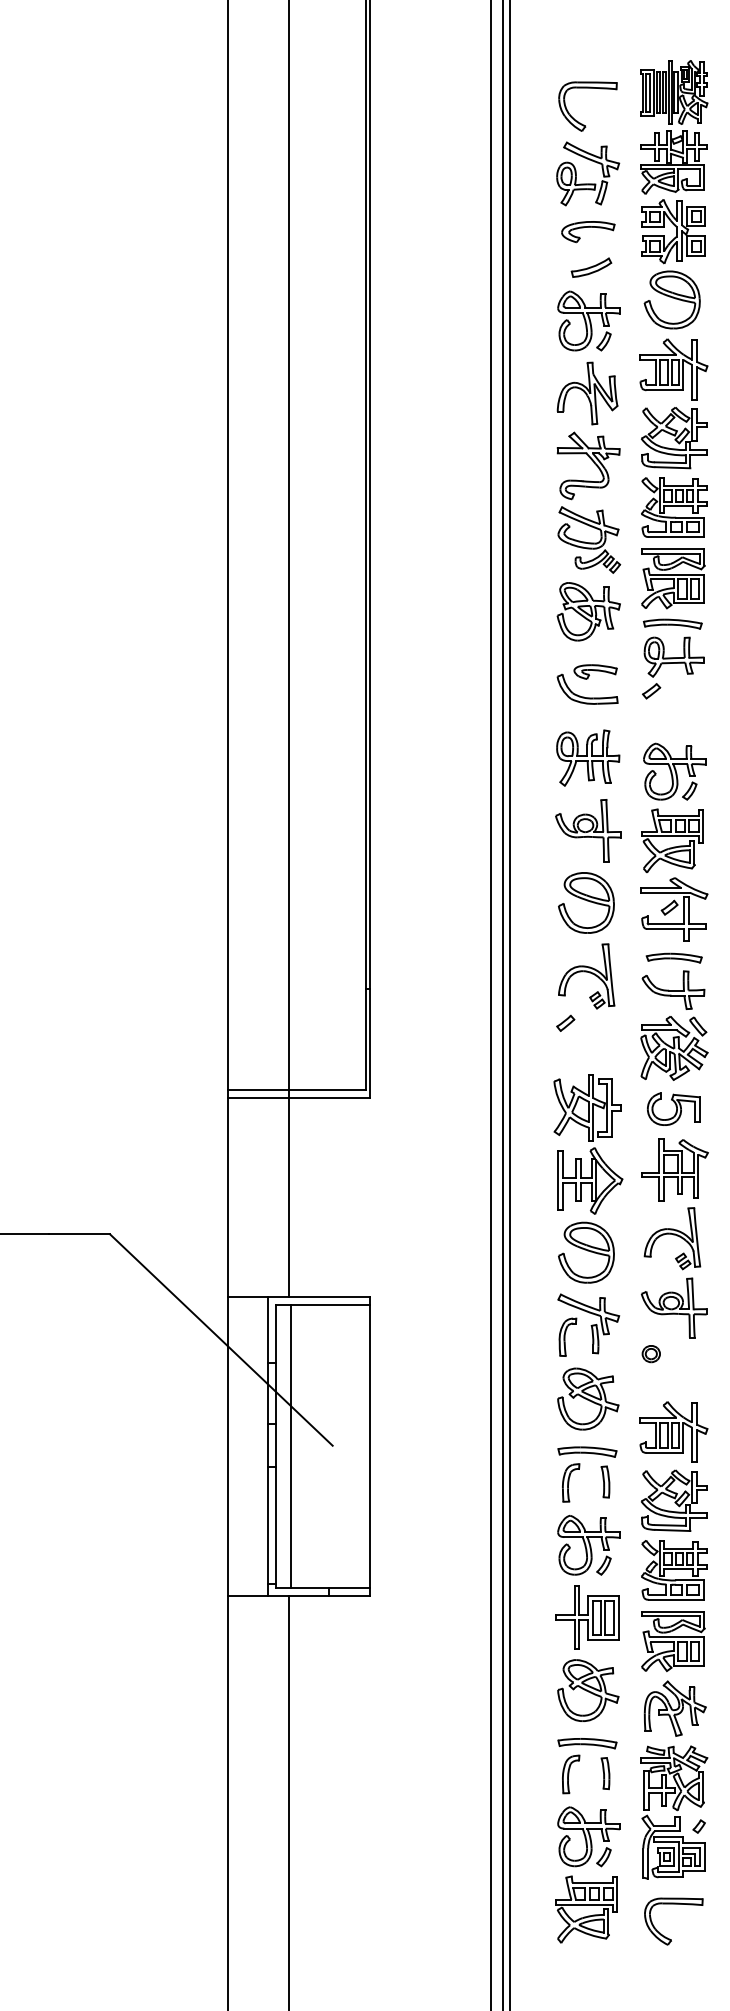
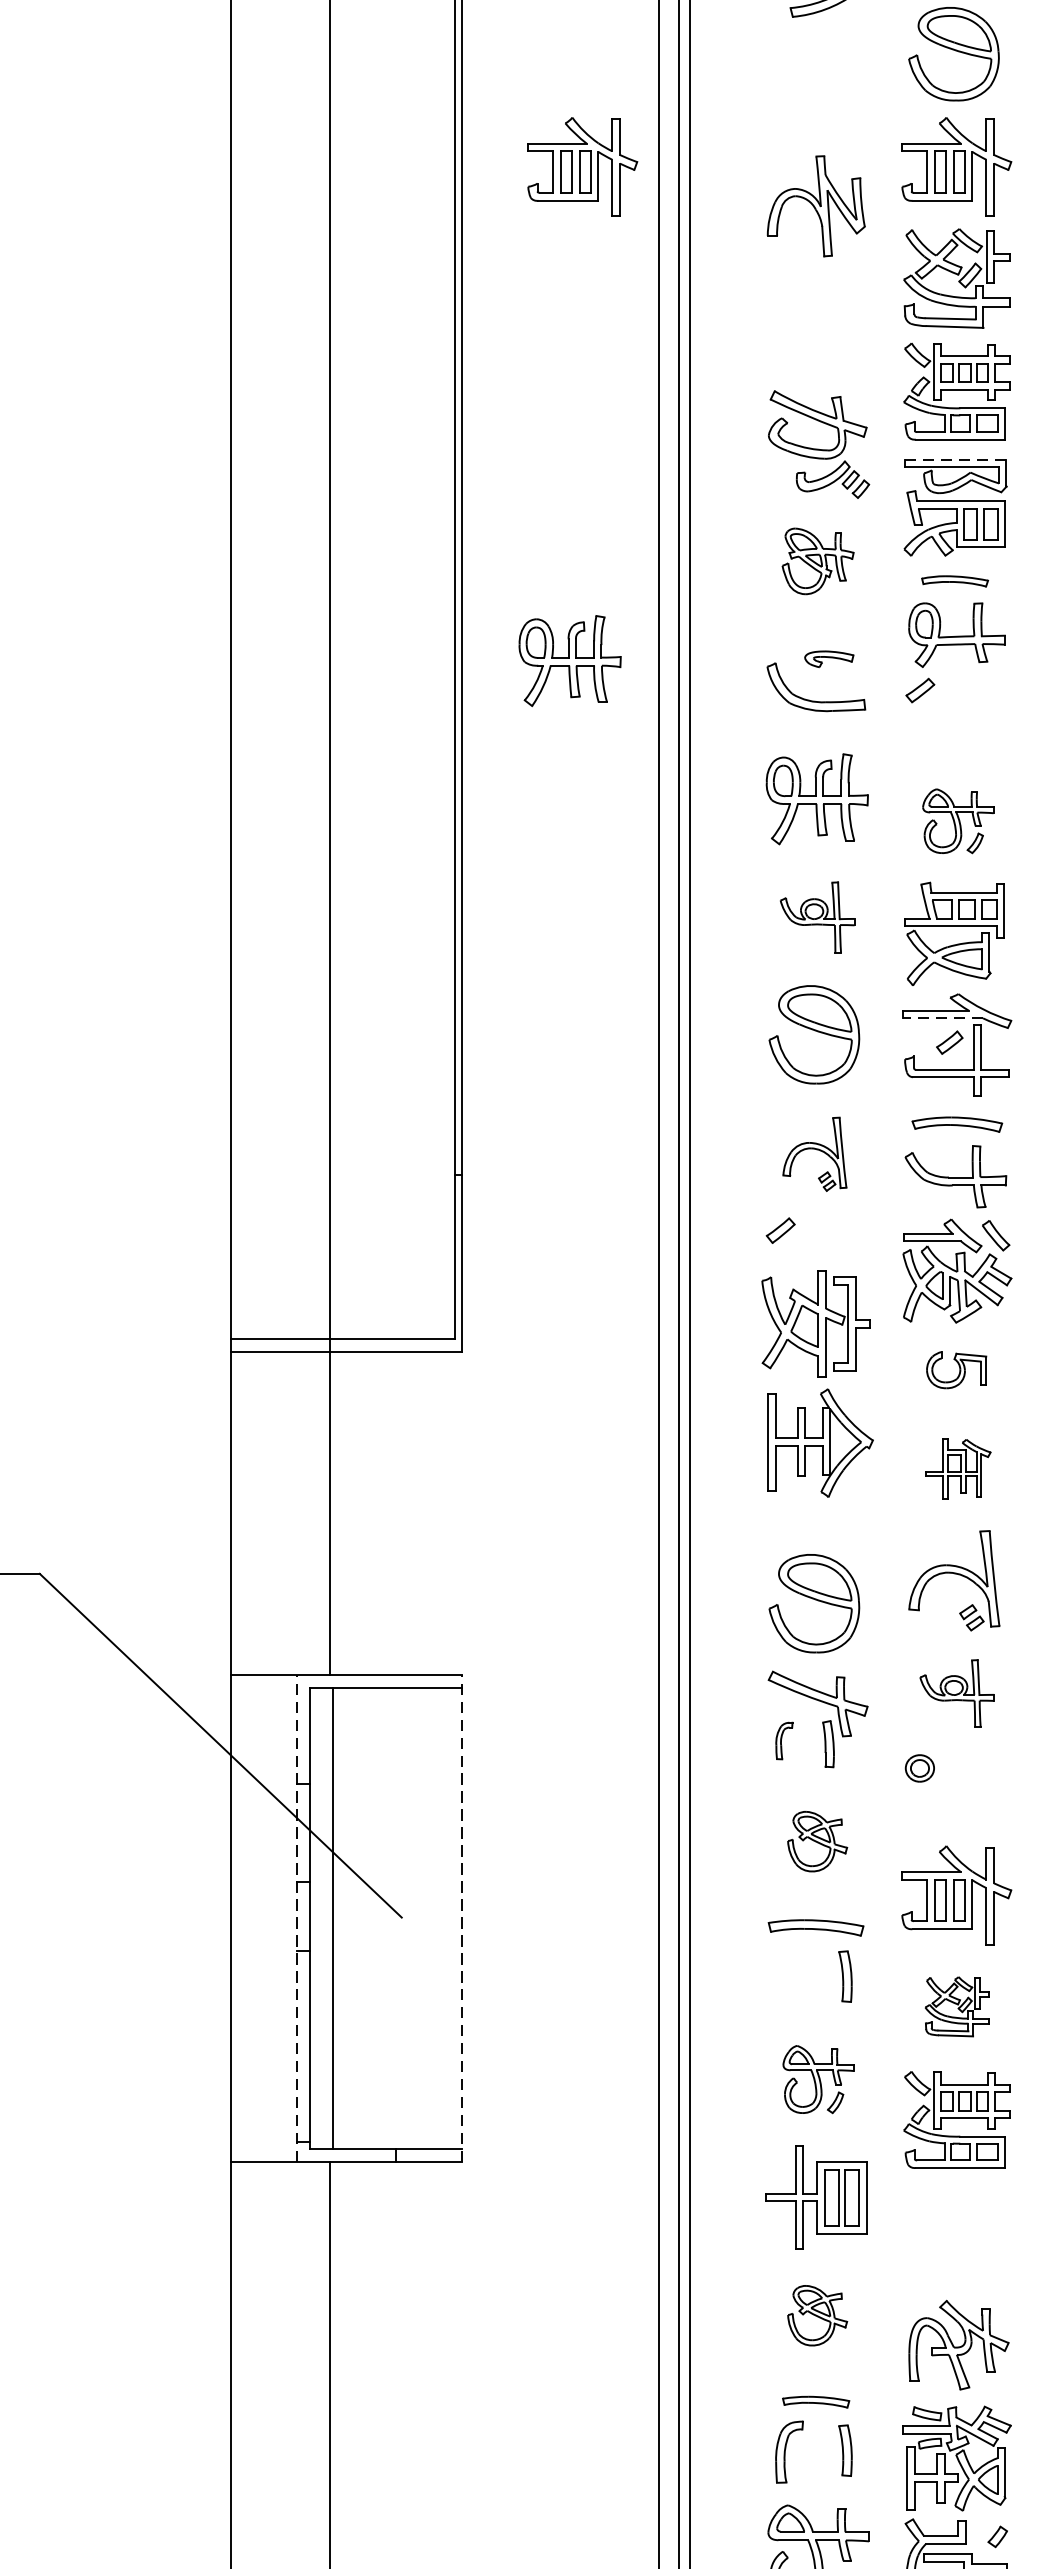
part: (588, 320) -> (817, 87), removed
part: (443, 369) -> (581, 167), added
part: (588, 465) -> (817, 323), removed
line: (673, 549) -> (956, 459), solid -> dashed
part: (588, 611) -> (817, 560), size x0.7
part: (672, 623) -> (954, 580), size x0.7
part: (595, 671) -> (829, 658), size x0.7
part: (436, 672) -> (570, 660), added
part: (674, 771) -> (957, 821), size x0.7
part: (588, 830) -> (817, 916), size x0.7
line: (665, 892) -> (943, 1017), solid -> dashed
part: (586, 976) -> (814, 1154), size x0.7
part: (673, 1108) -> (956, 1369), size x0.7
part: (588, 1144) -> (817, 1383), moved
part: (674, 1169) -> (957, 1468), size x0.6
part: (674, 1307) -> (957, 1692), size x0.7
part: (567, 1336) -> (783, 1739), size x0.6
part: (588, 1398) -> (817, 1840), size x0.6
line: (268, 1446) -> (297, 1918), solid -> dashed
line: (369, 1446) -> (461, 1918), solid -> dashed
part: (571, 1482) -> (790, 1977), removed
part: (674, 1500) -> (957, 2006), size x0.6
part: (588, 1545) -> (817, 2079), size x0.7
part: (673, 1641) -> (956, 2235), removed
part: (588, 1690) -> (817, 2315), size x0.6
part: (587, 1743) -> (816, 2401), size x0.7

